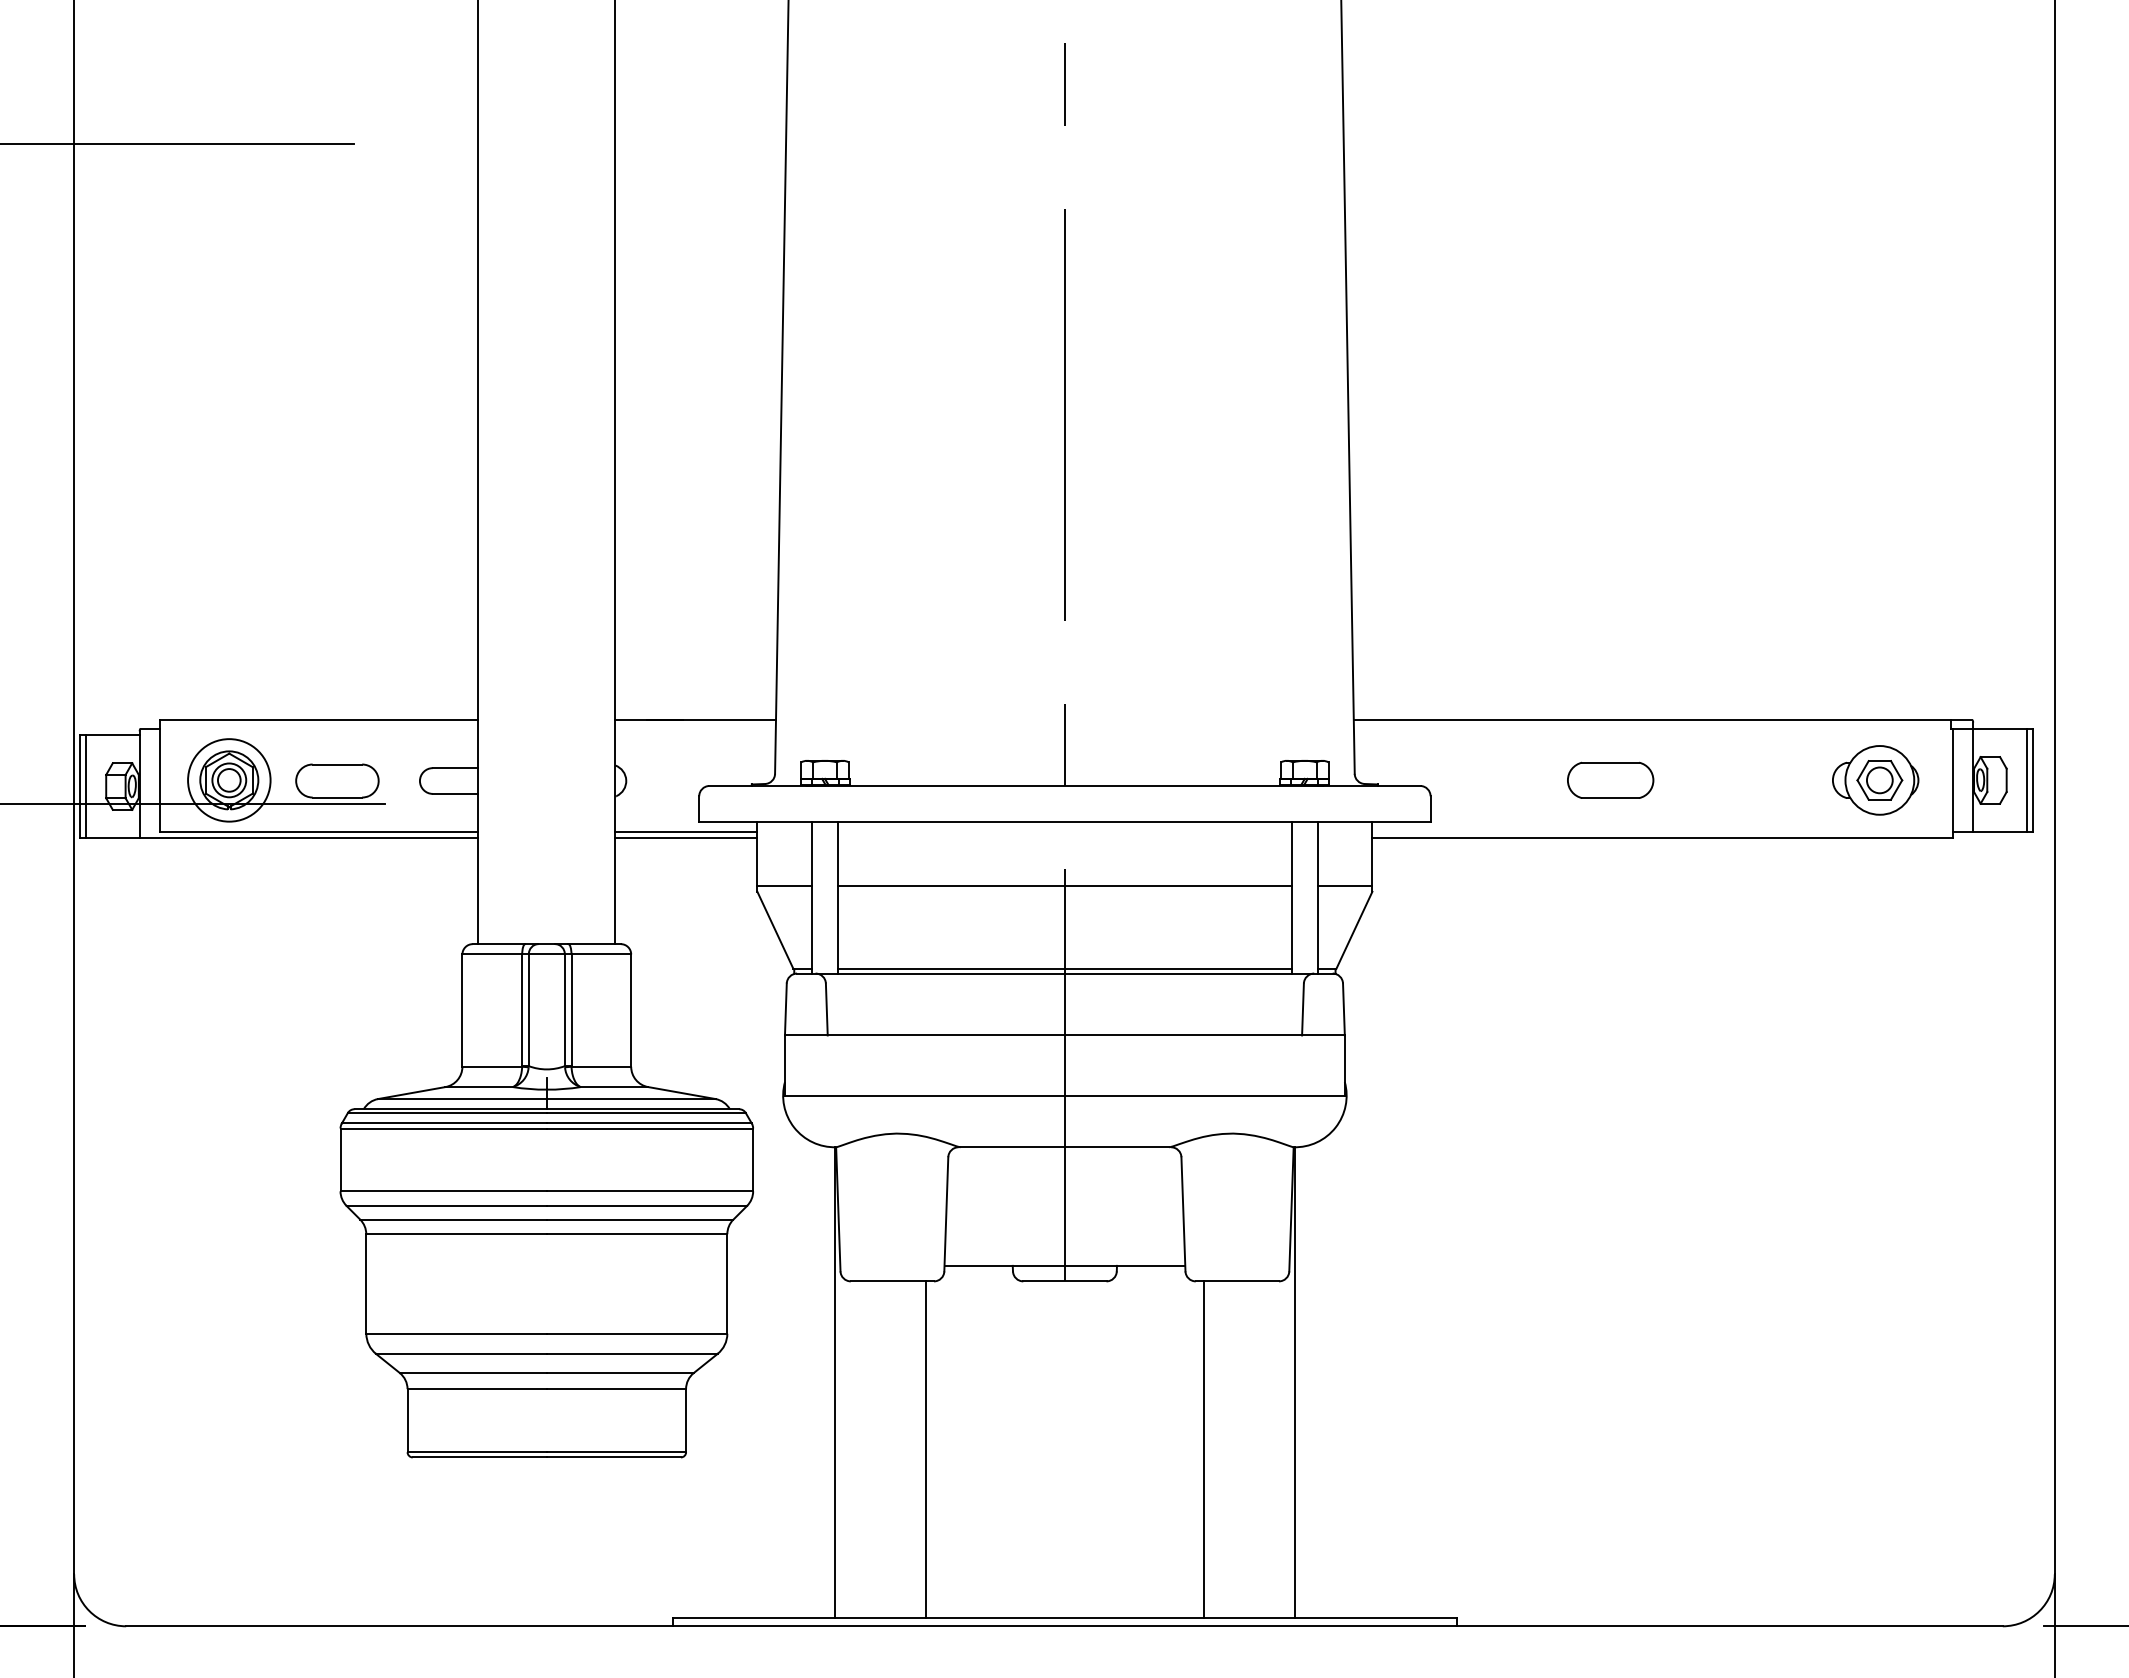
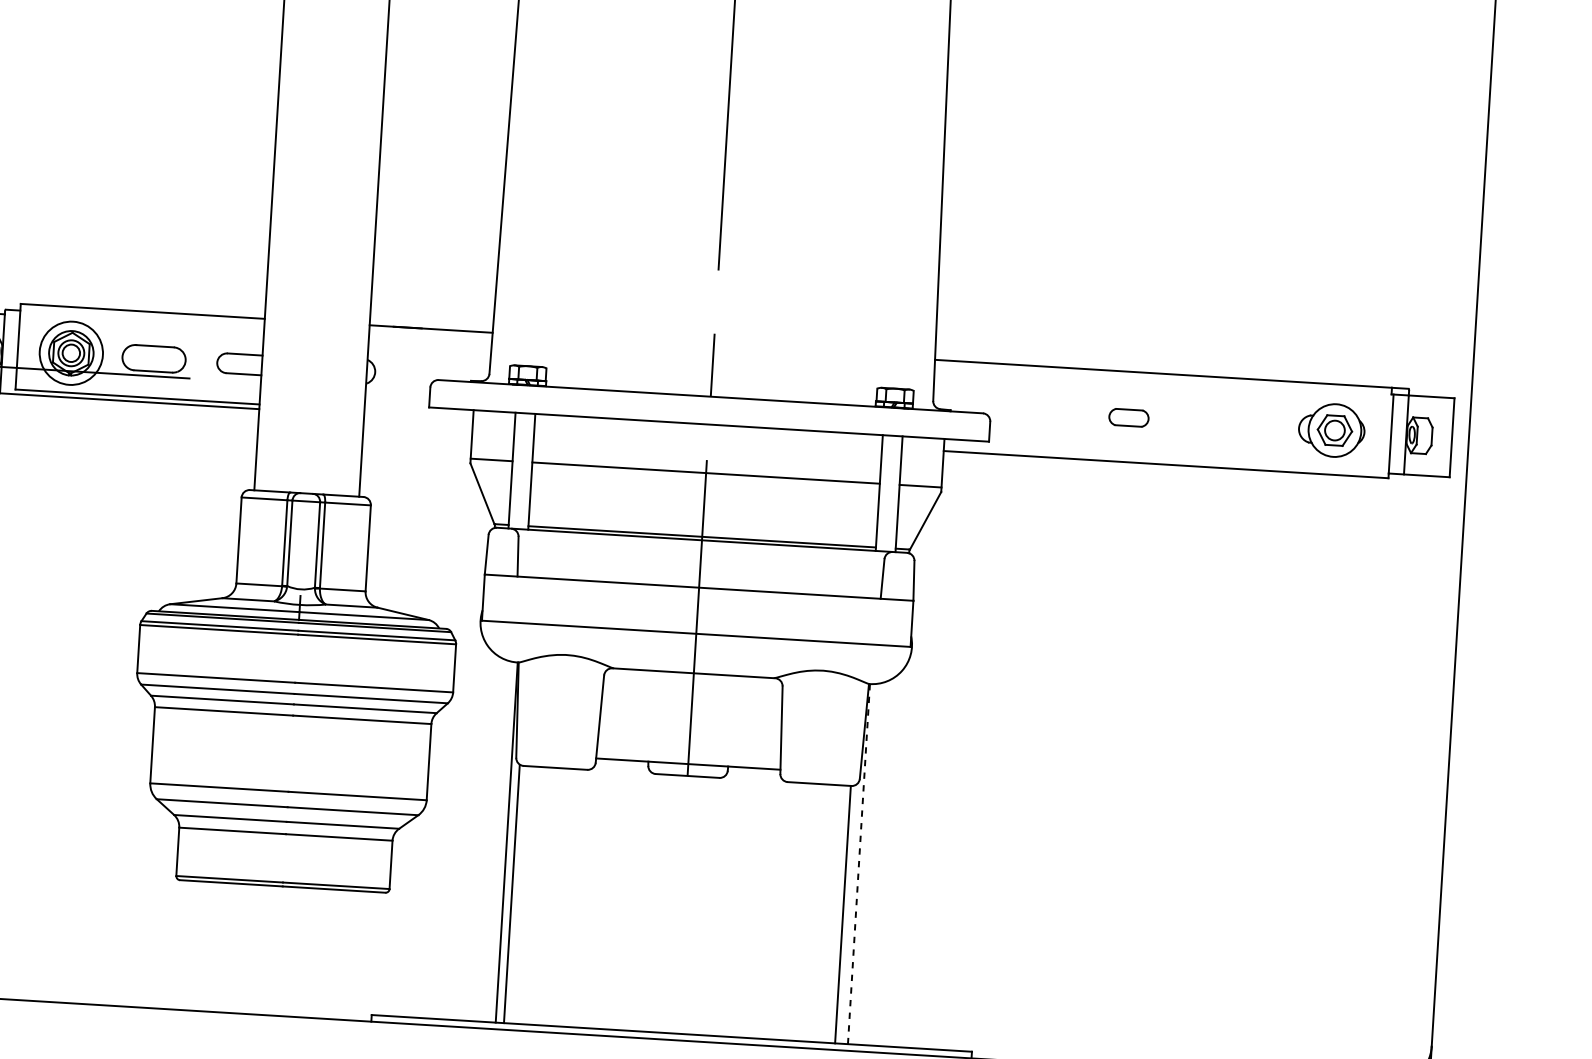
part: (1610, 779) -> (1128, 417), size x0.6
line: (2027, 779) -> (1448, 436), removed
line: (686, 831) -> (418, 413), removed
line: (686, 838) -> (418, 419), removed
line: (1294, 1382) -> (858, 864), solid -> dashed
line: (925, 1449) -> (511, 894), moved
line: (1204, 1449) -> (843, 914), moved

